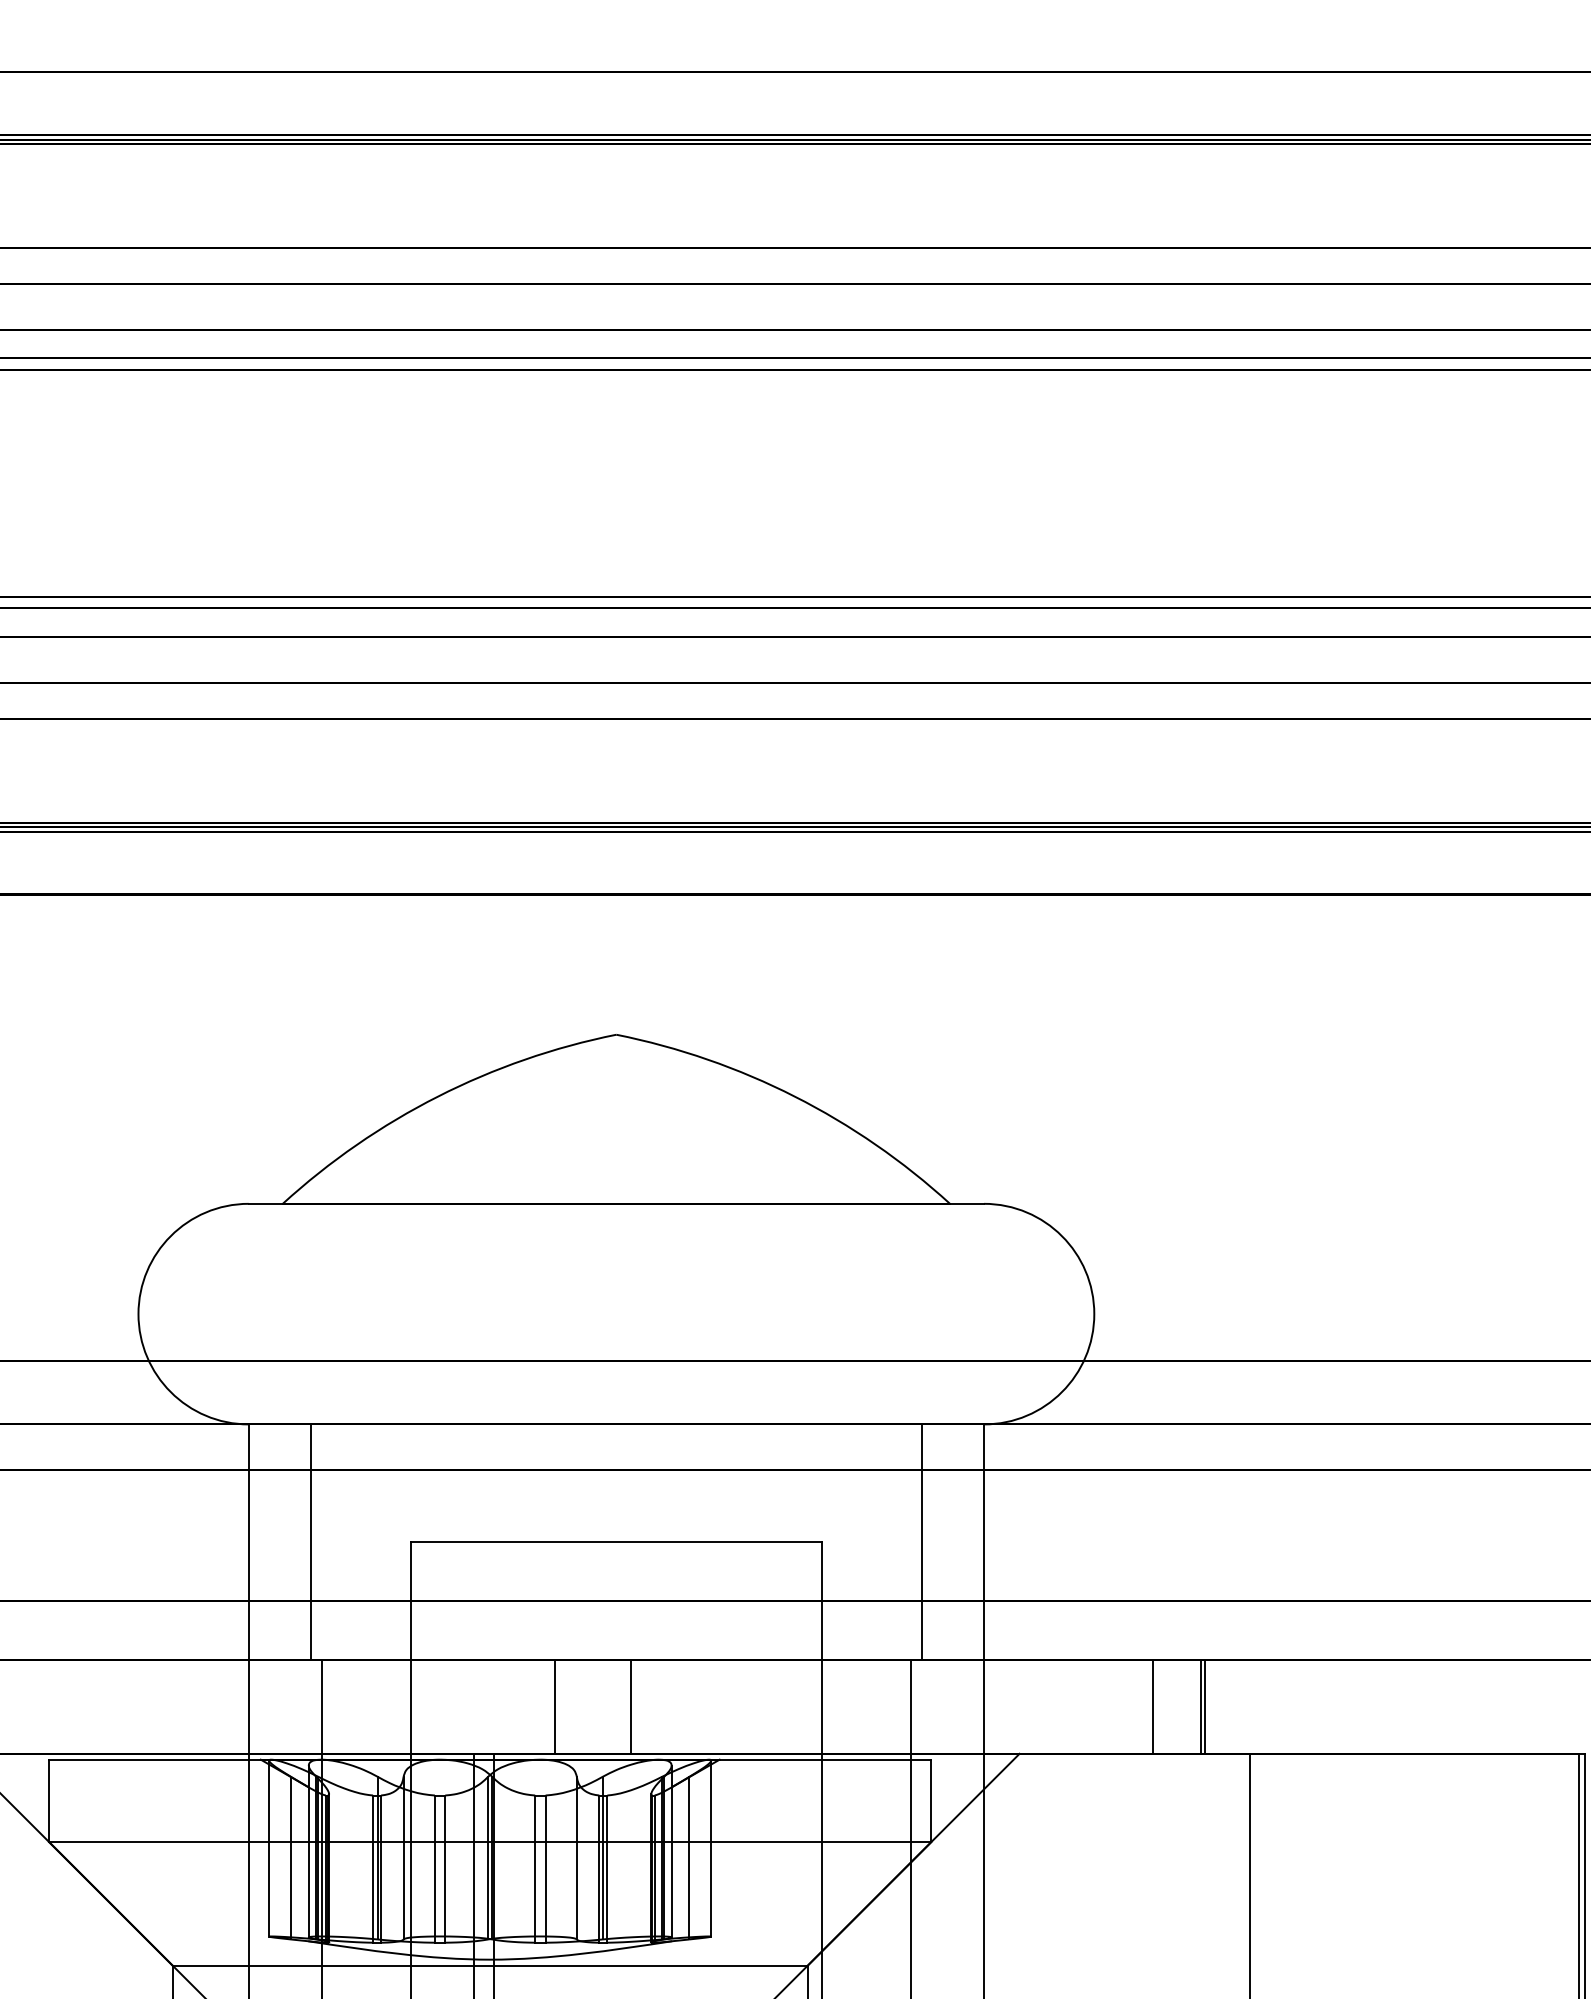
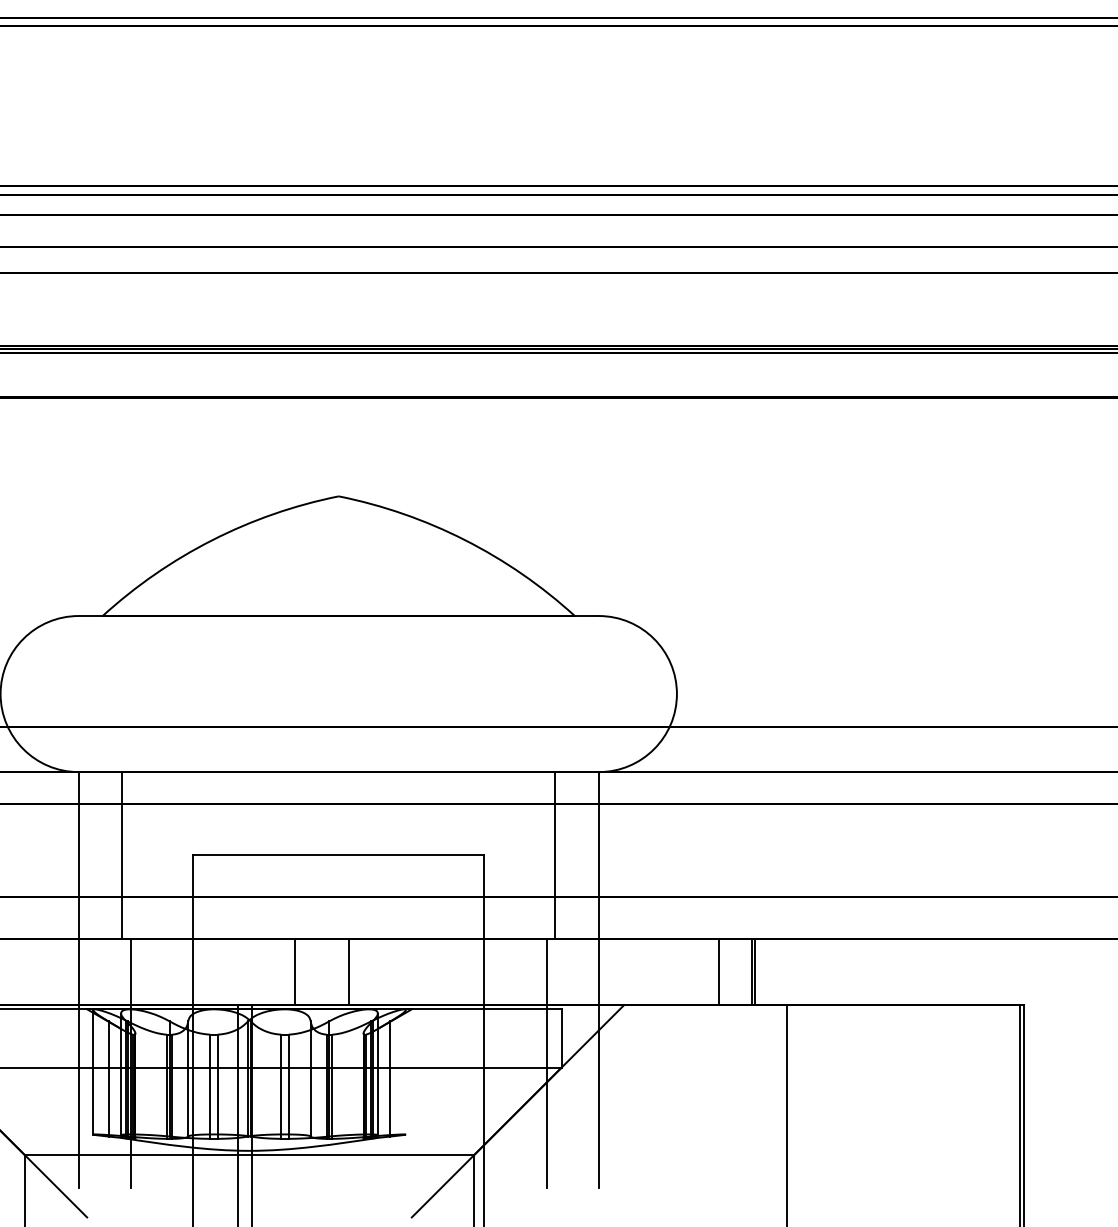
line: (711, 1848) -> (406, 1072), removed

